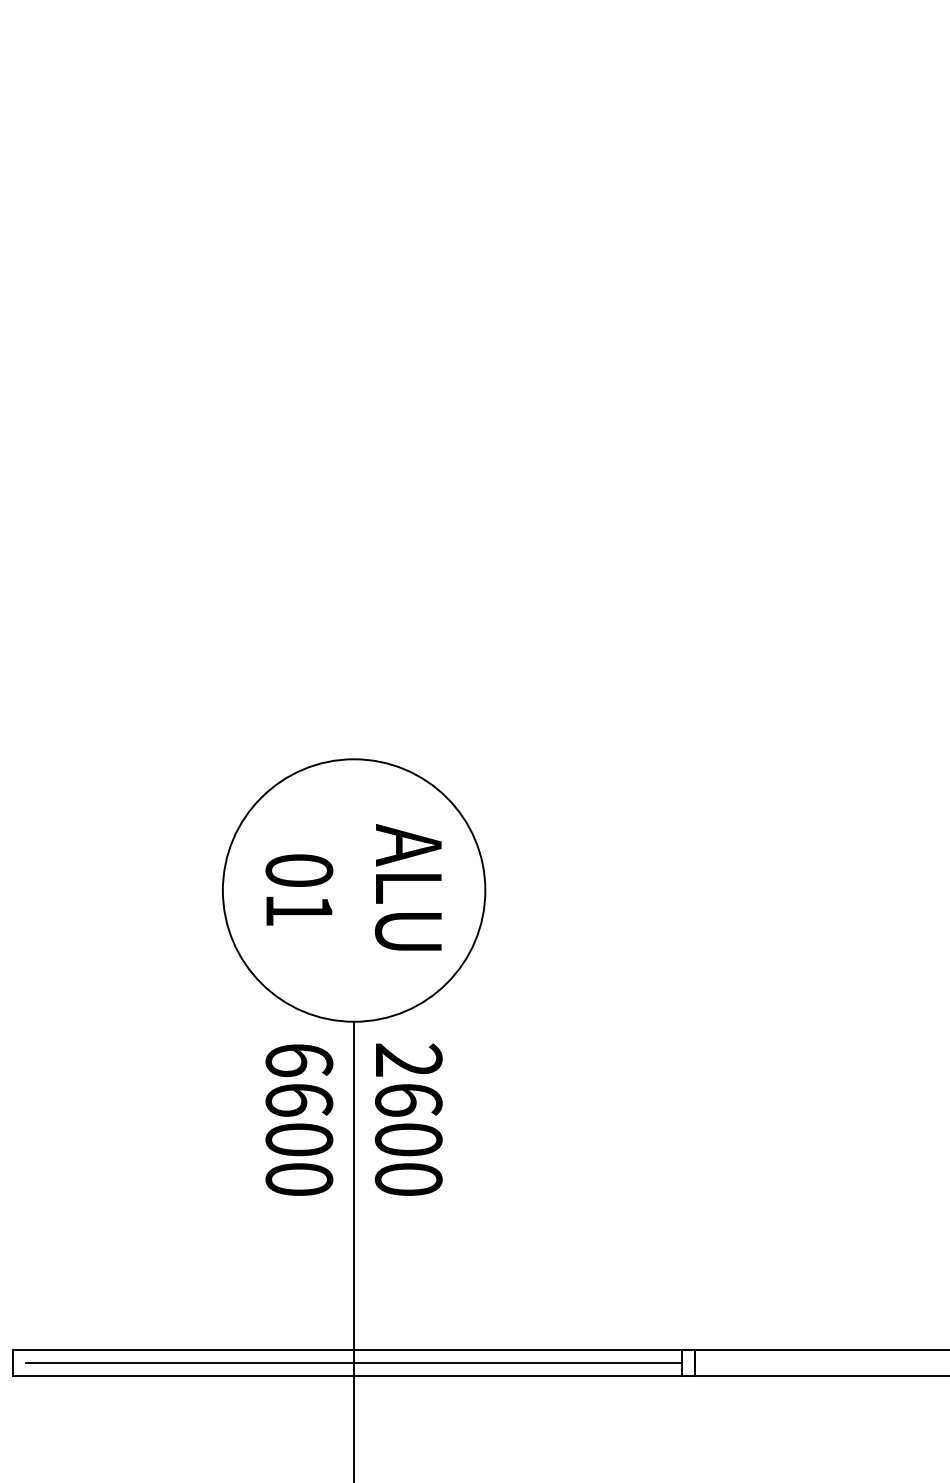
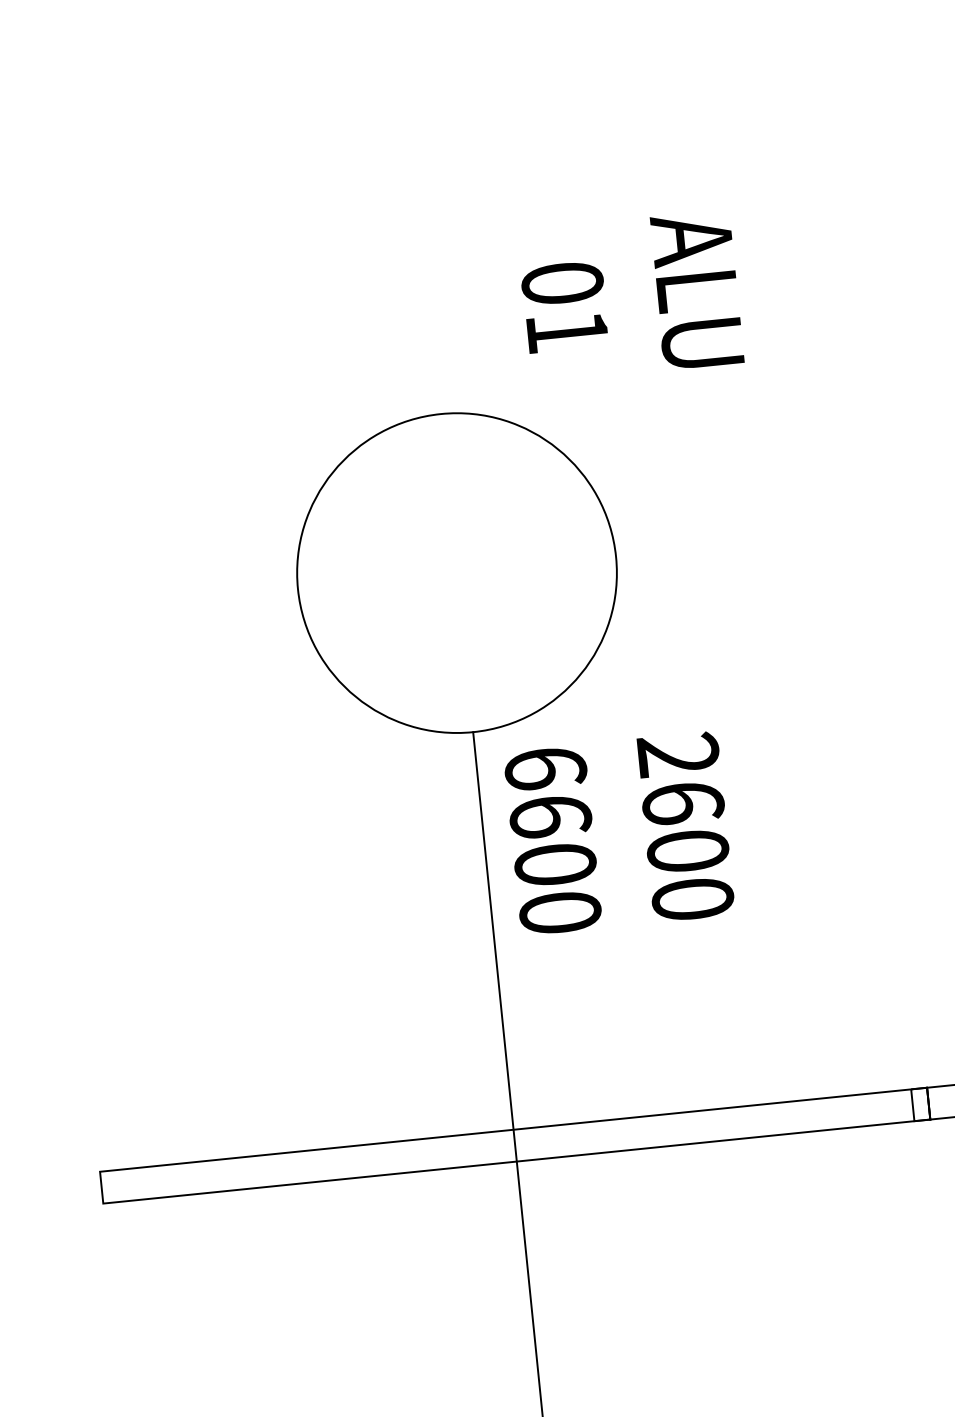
text: (353, 887) -> (630, 297), moved
text: (353, 1119) -> (618, 833), moved
line: (354, 1362) -> (515, 1145), removed

